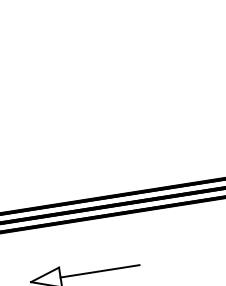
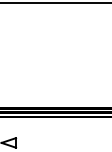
line: (100, 270) -> (35, 142), removed

